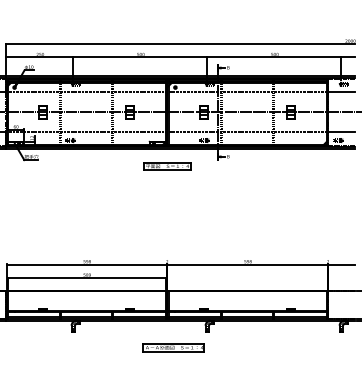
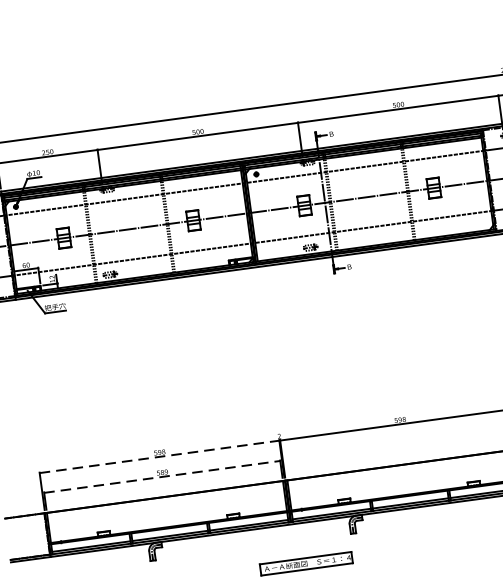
part: (167, 166) -> (260, 293), removed
line: (87, 264) -> (160, 456), solid -> dashed
line: (86, 277) -> (161, 476), solid -> dashed

